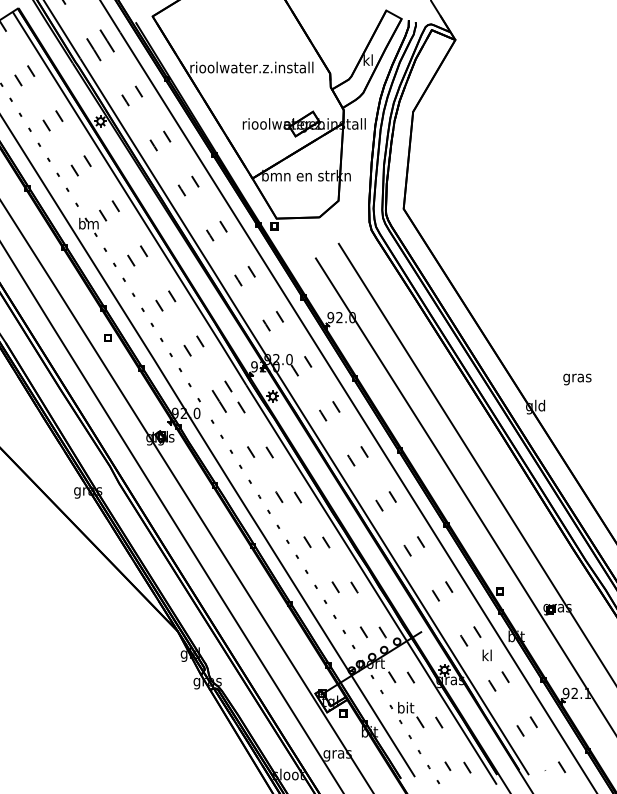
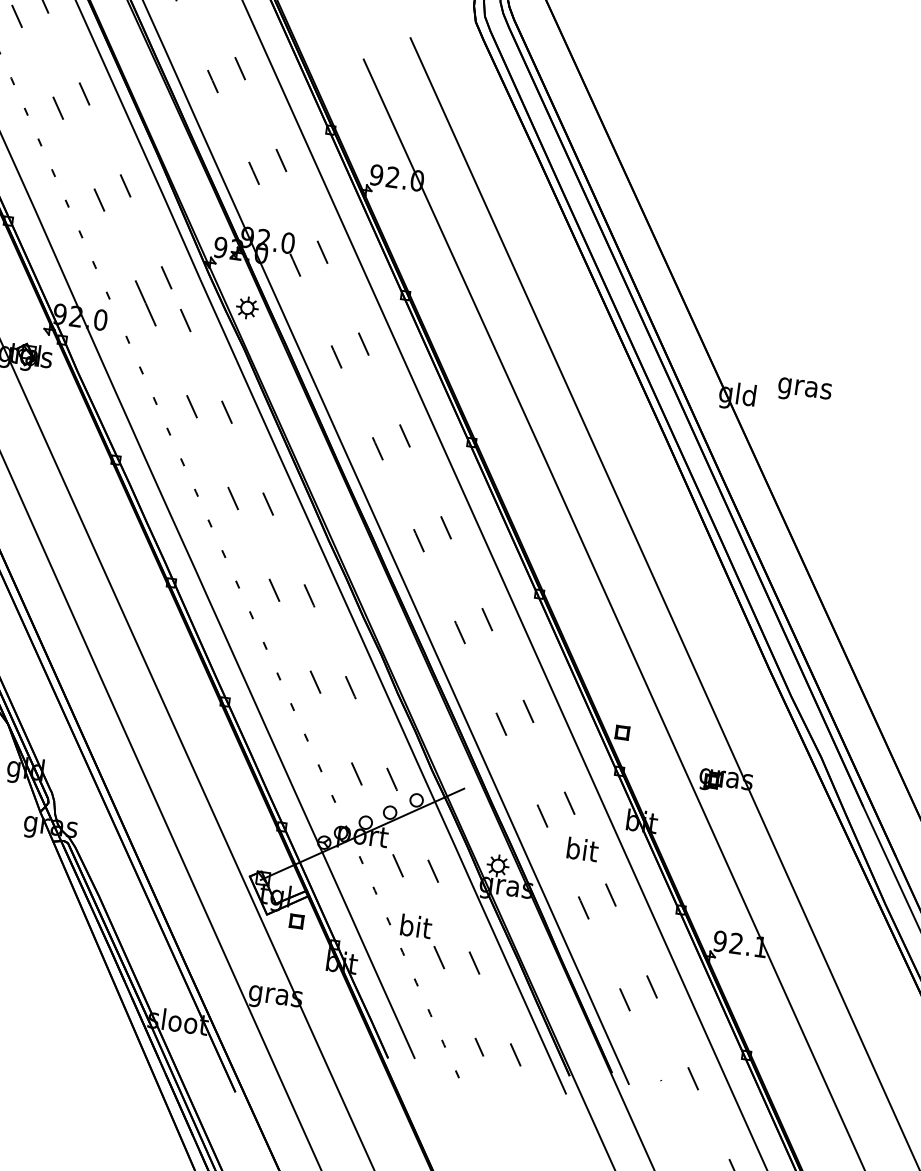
text: (577, 379) -> (804, 391), moved
text: (487, 655) -> (582, 849), kl -> bit

